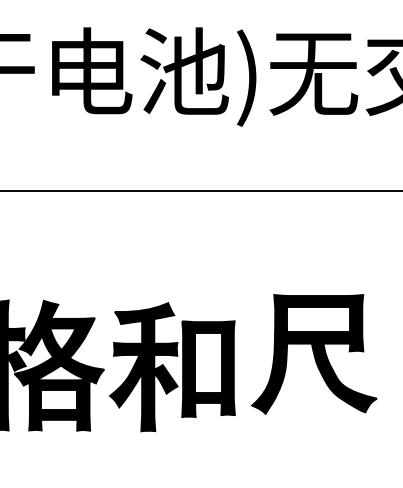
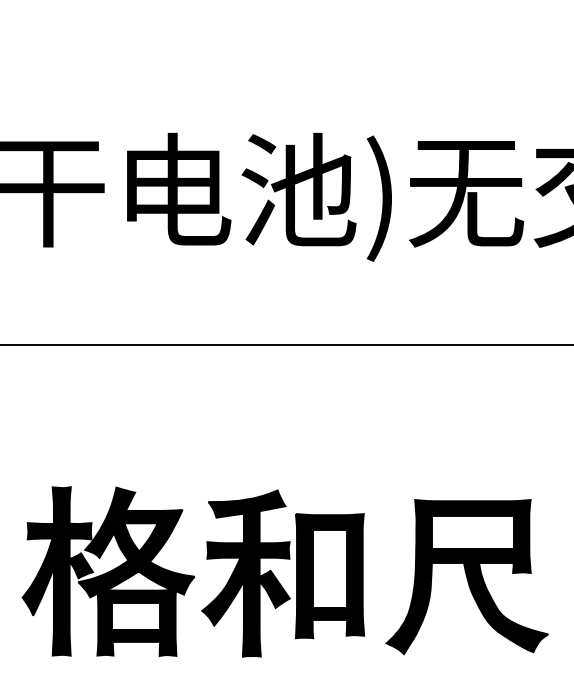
part: (313, 354) -> (466, 577), moved

